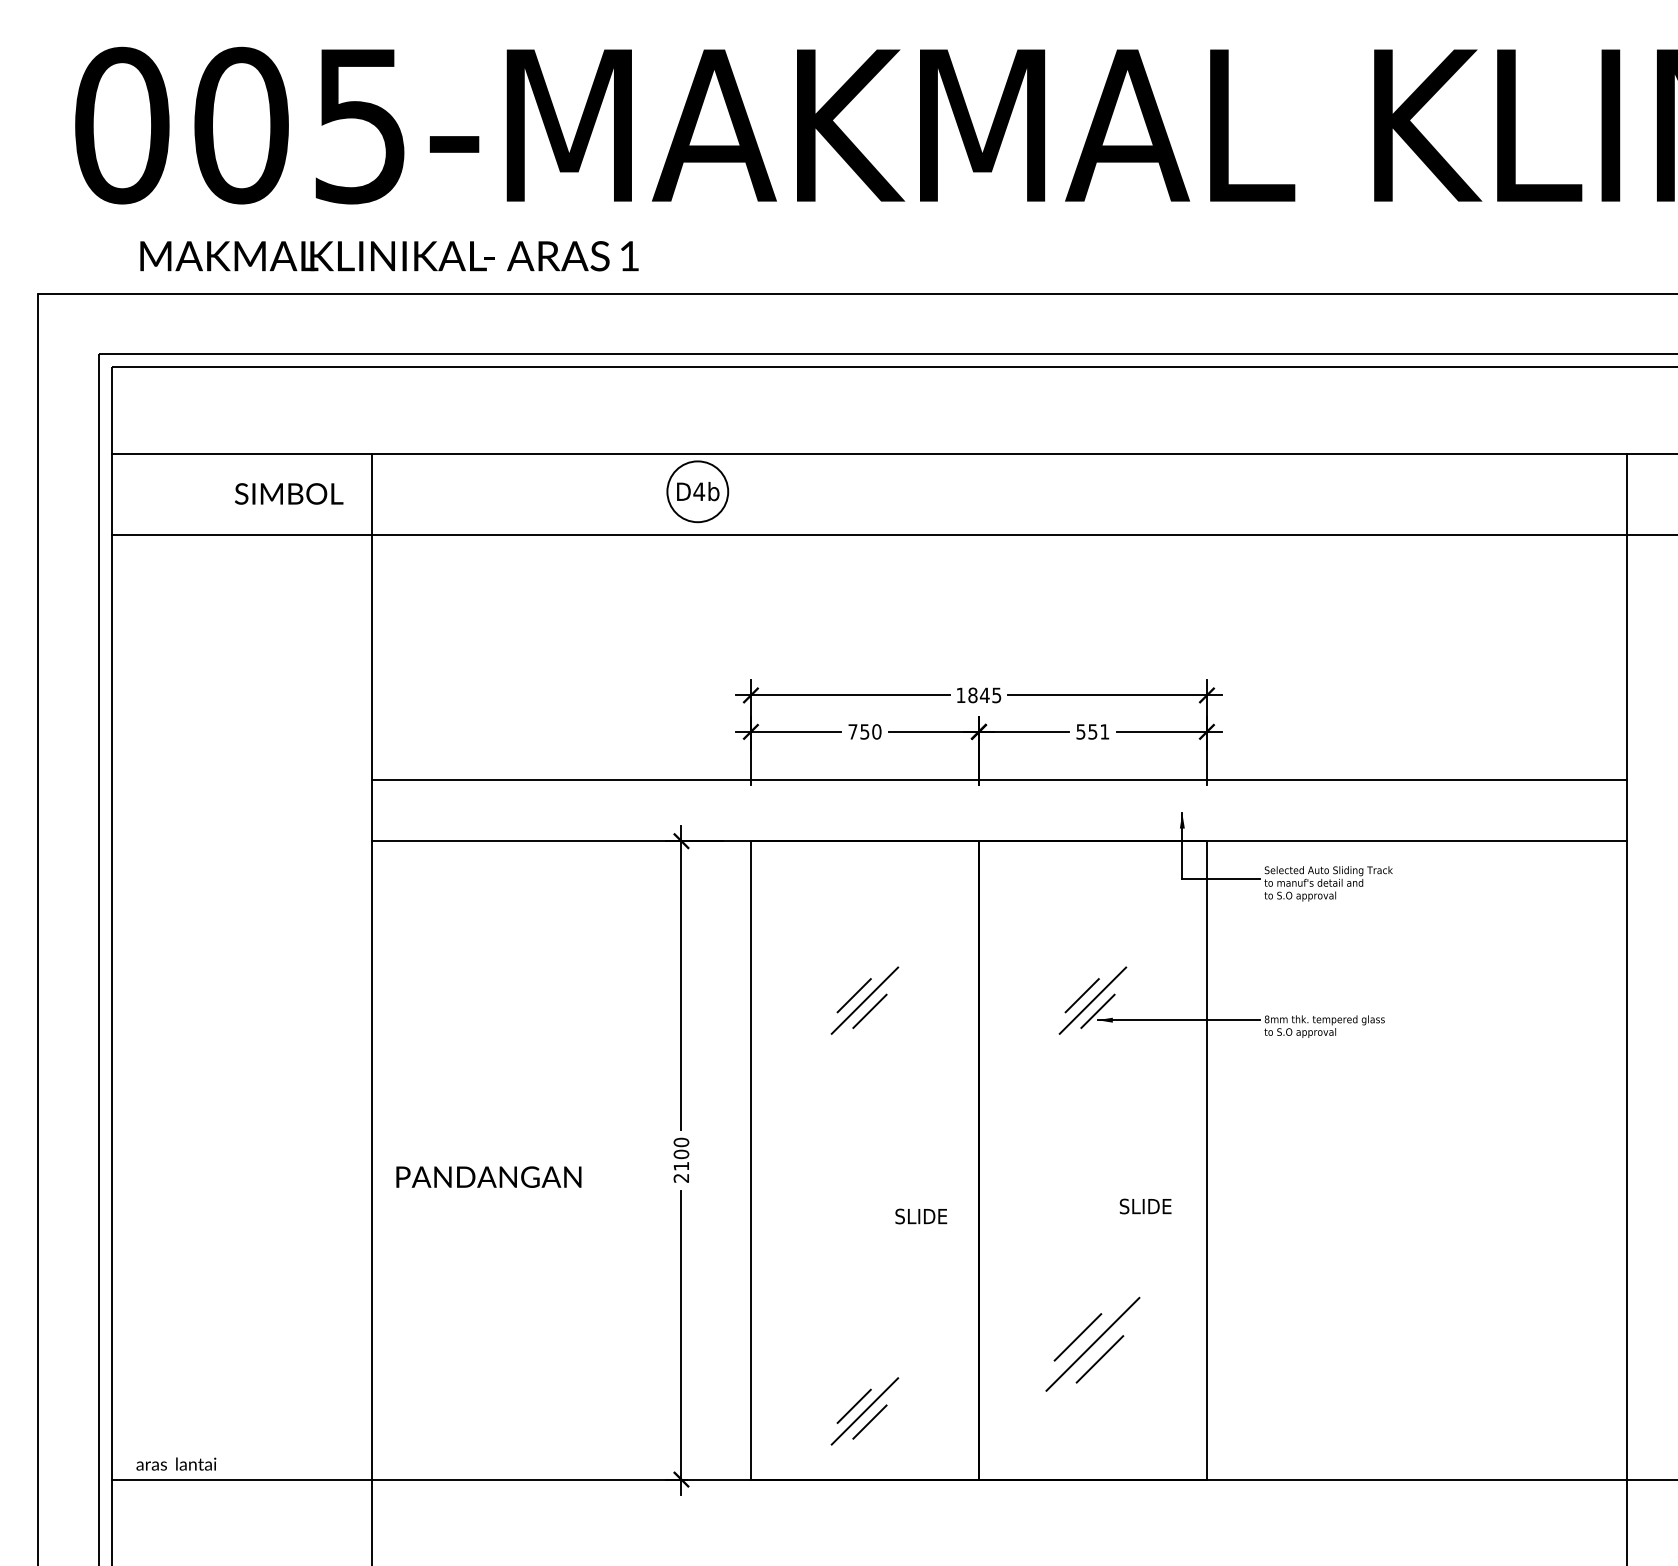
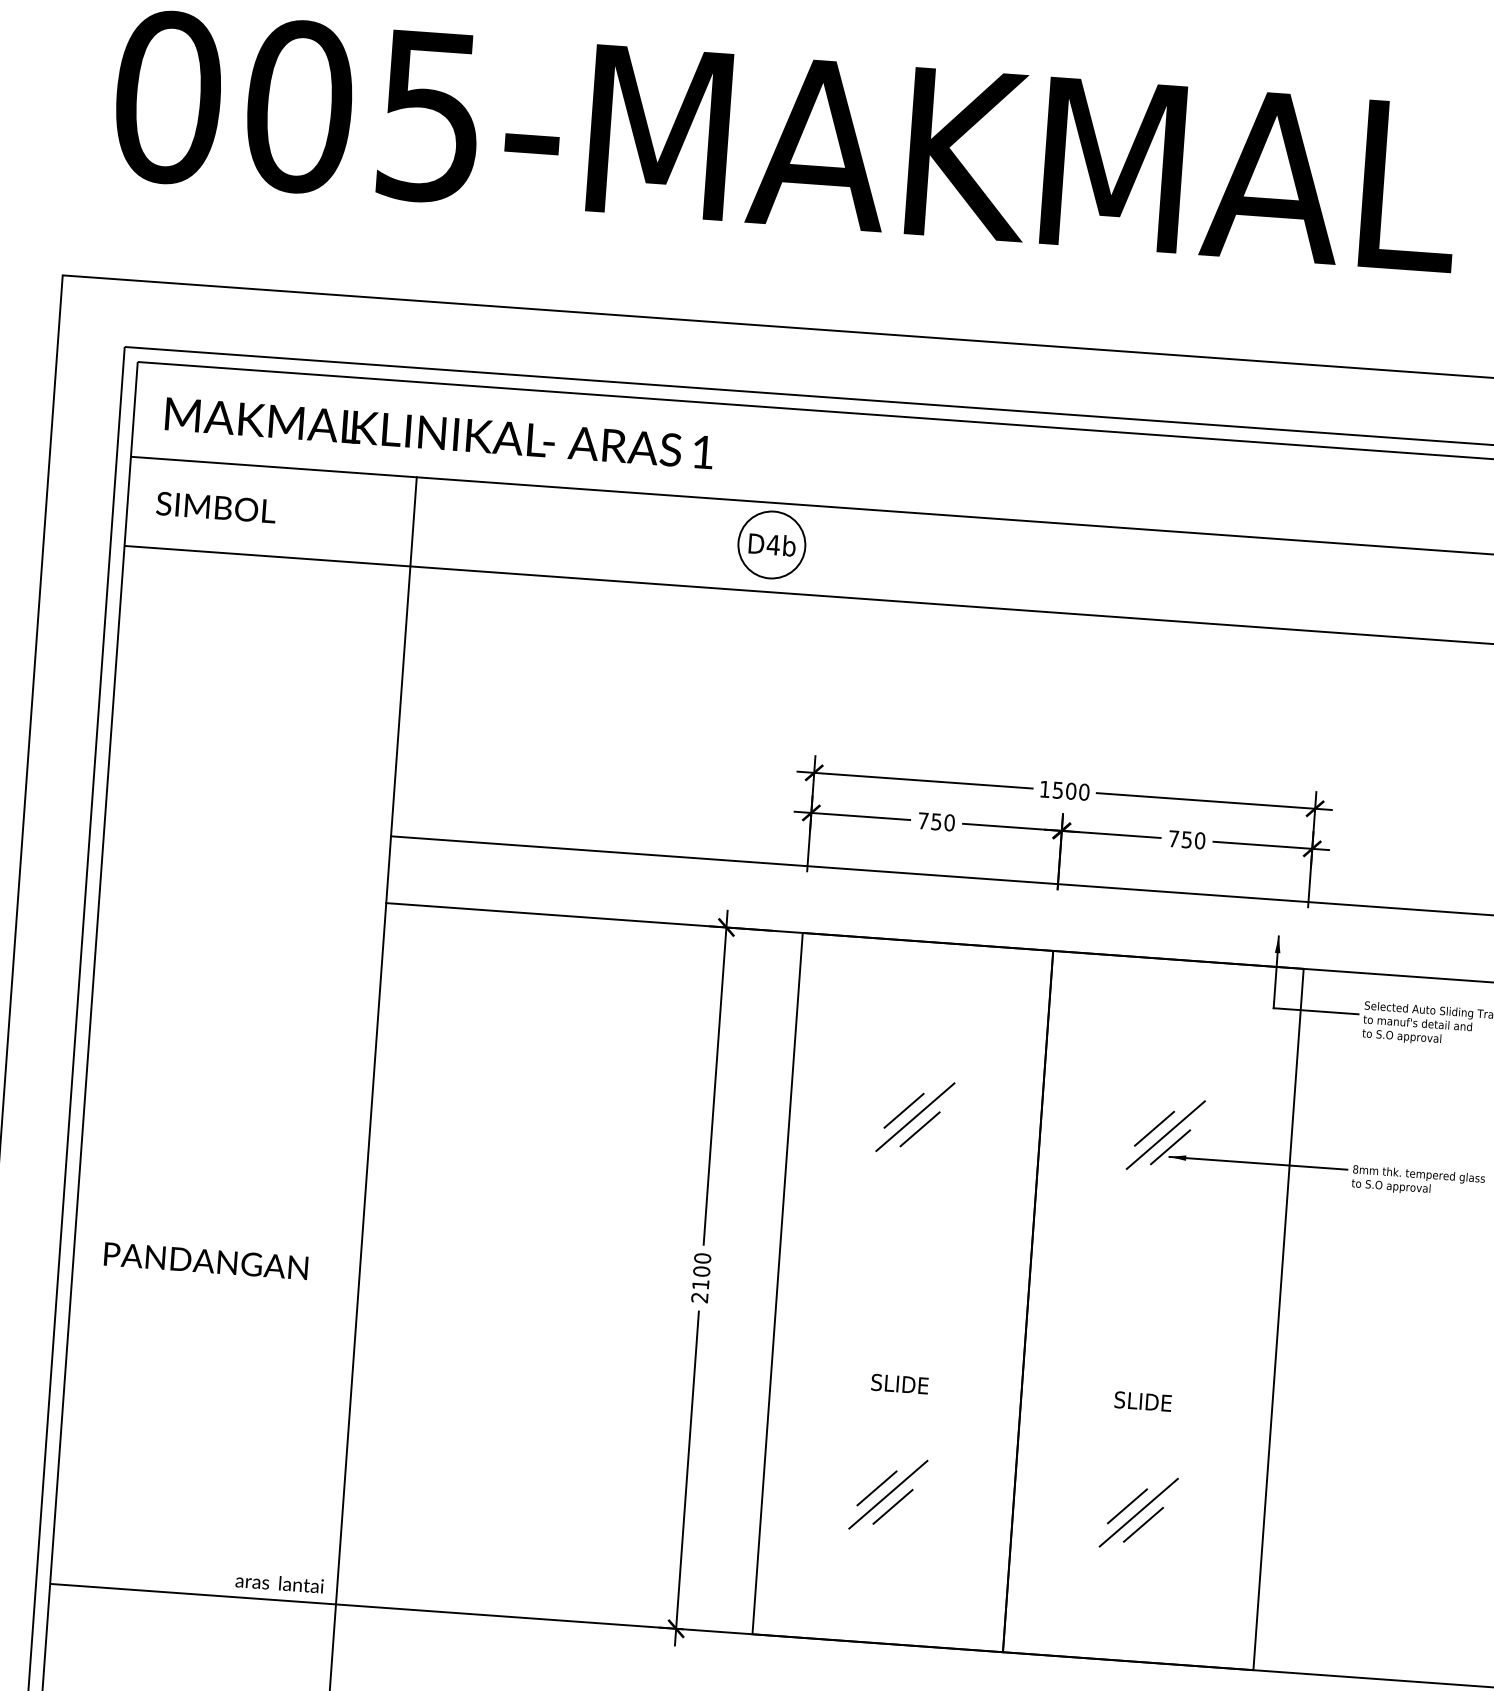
text: (389, 256) -> (439, 433), moved
text: (289, 493) -> (216, 507), moved
text: (984, 695) -> (1070, 791), 1845 -> 1500
text: (1092, 731) -> (1186, 839), 551 -> 750
text: (488, 1176) -> (205, 1260), moved
text: (1145, 1206) -> (1142, 1401), moved
text: (921, 1216) -> (900, 1384), moved
part: (1092, 1344) -> (1138, 1512), size x0.71
part: (864, 1411) -> (887, 1494), moved
text: (176, 1463) -> (279, 1582), moved

